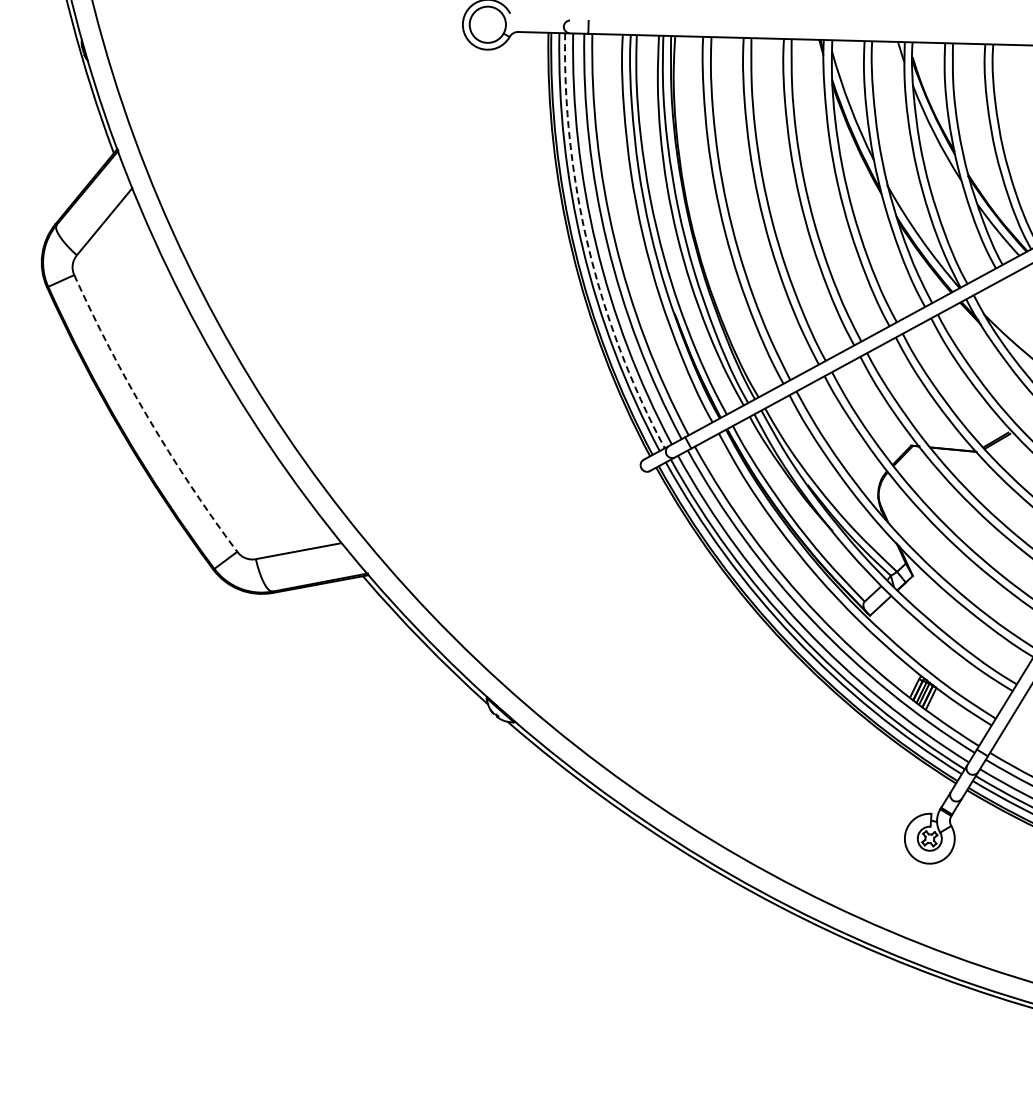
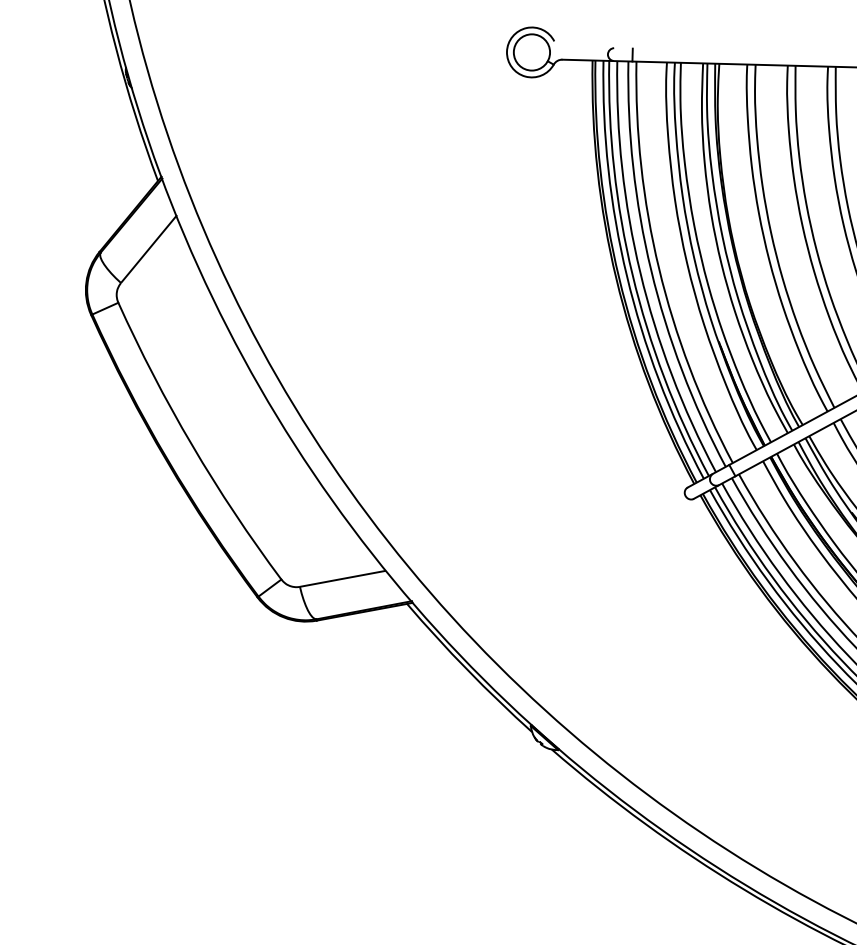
arc: (588, 247) -> (632, 275), dashed -> solid
arc: (148, 417) -> (192, 445), dashed -> solid

